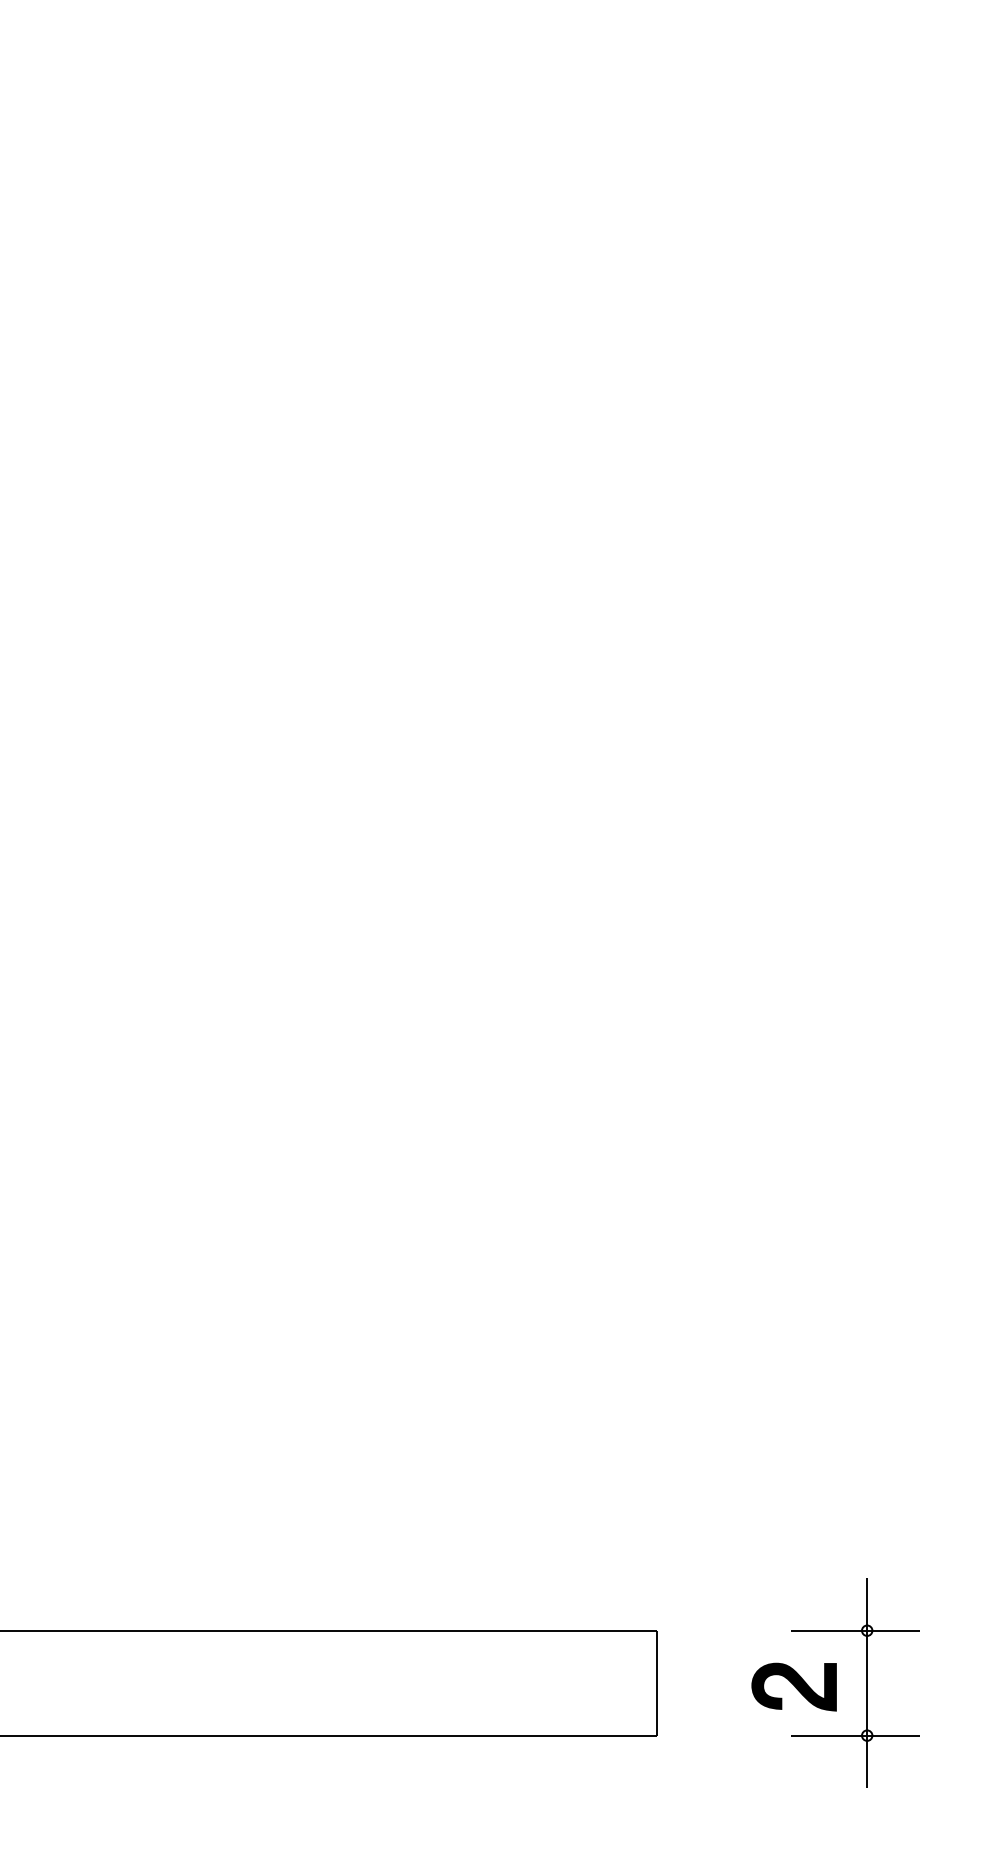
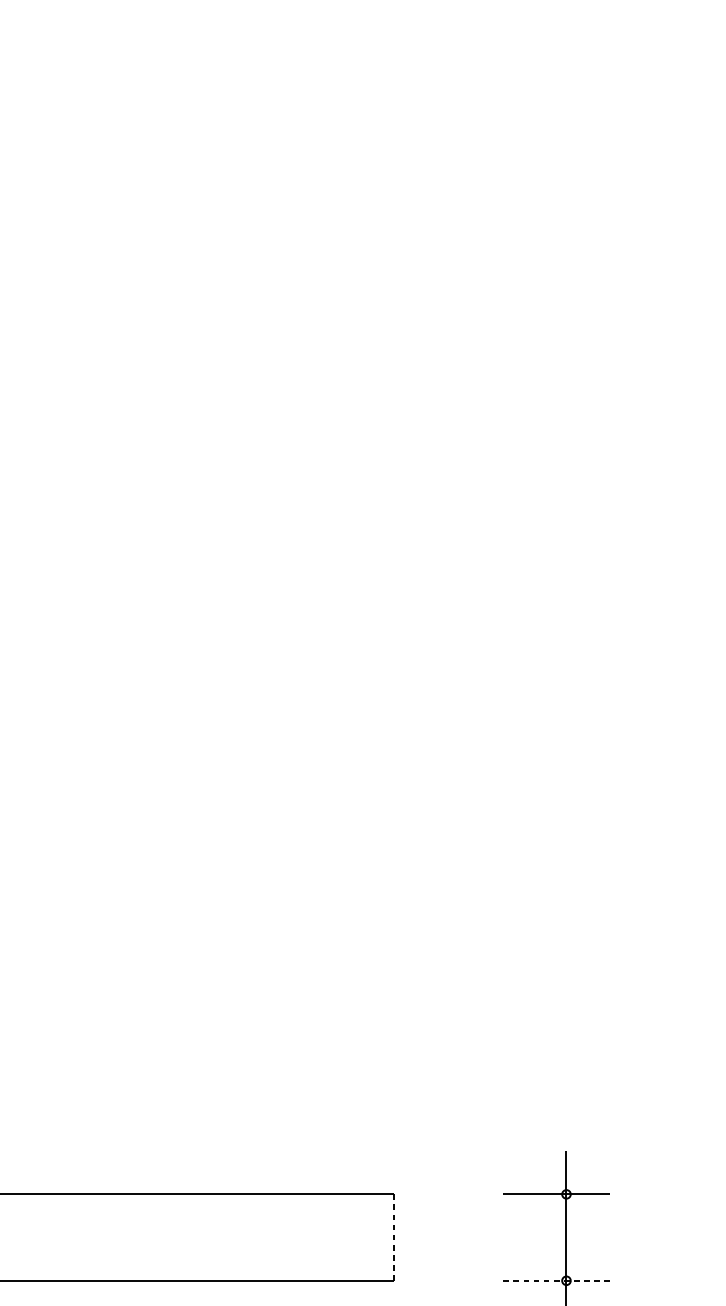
line: (657, 1683) -> (393, 1237), solid -> dashed
part: (793, 1686) -> (505, 1240), removed
line: (855, 1735) -> (556, 1280), solid -> dashed

